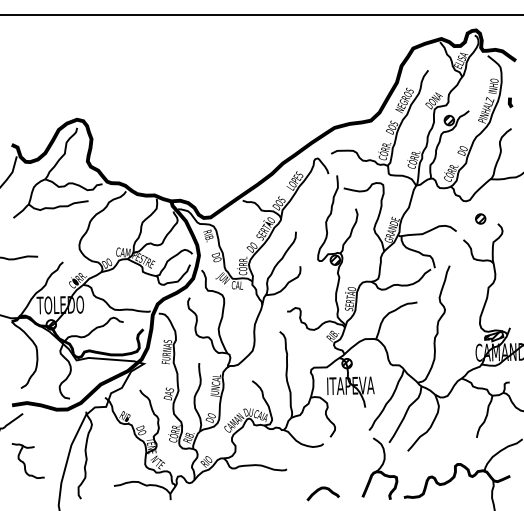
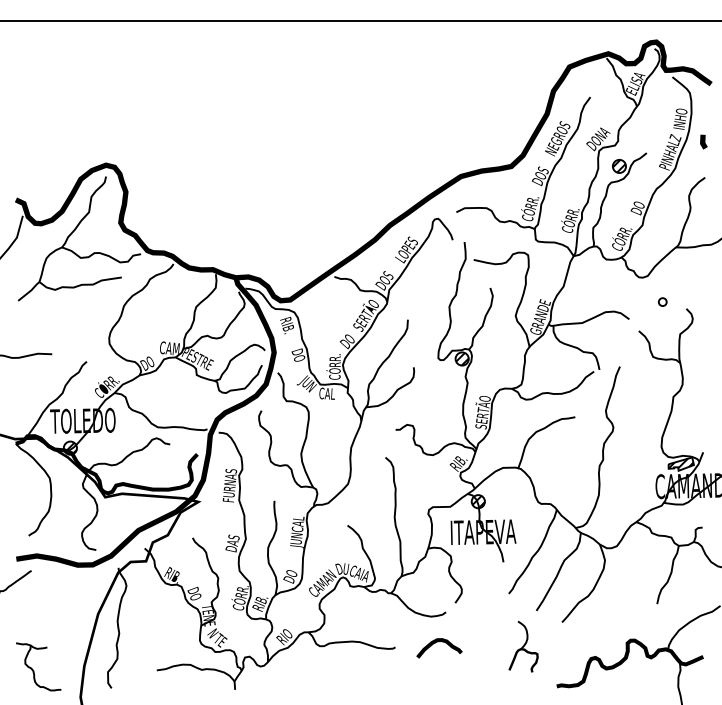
part: (480, 218) -> (662, 301), size x0.6
part: (28, 460) -> (38, 666), moved
part: (379, 468) -> (523, 646), size x0.6
curve: (323, 489) -> (439, 642), moved

